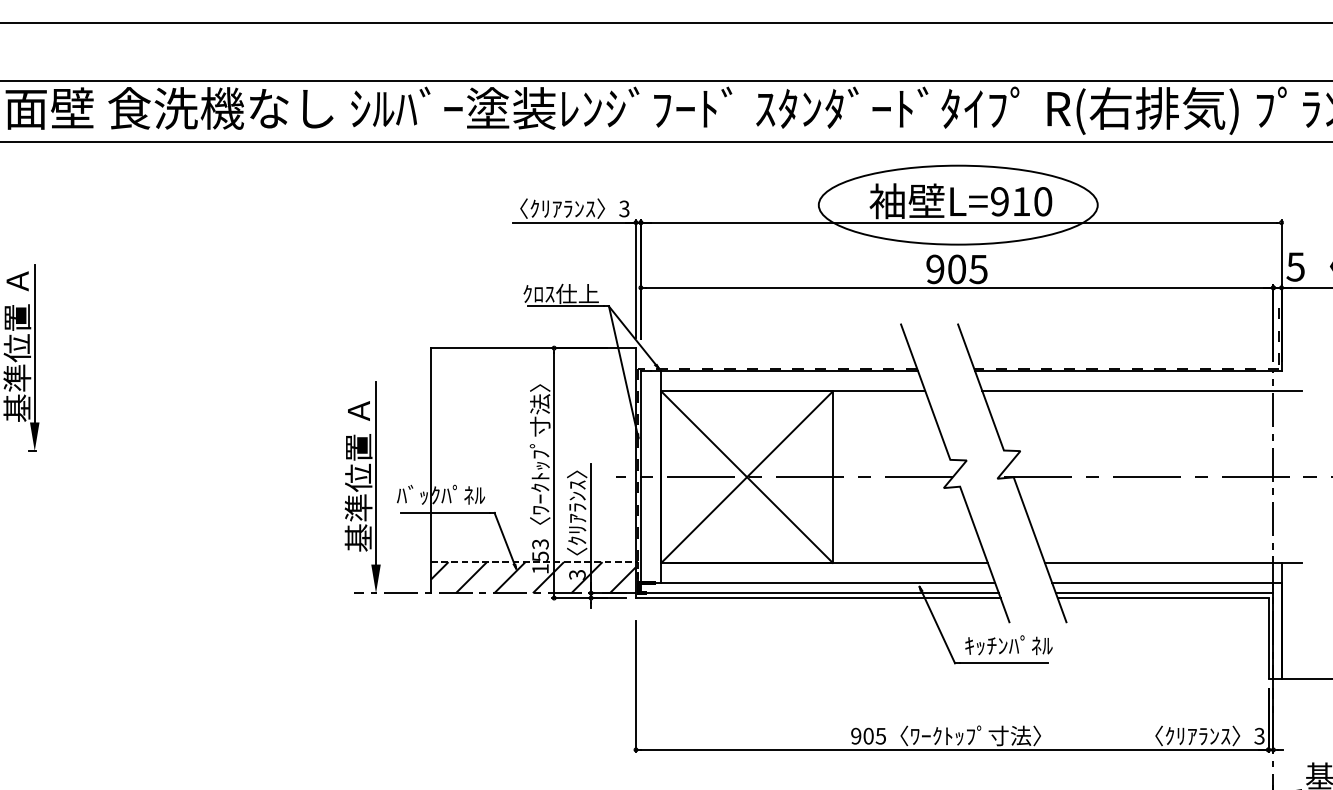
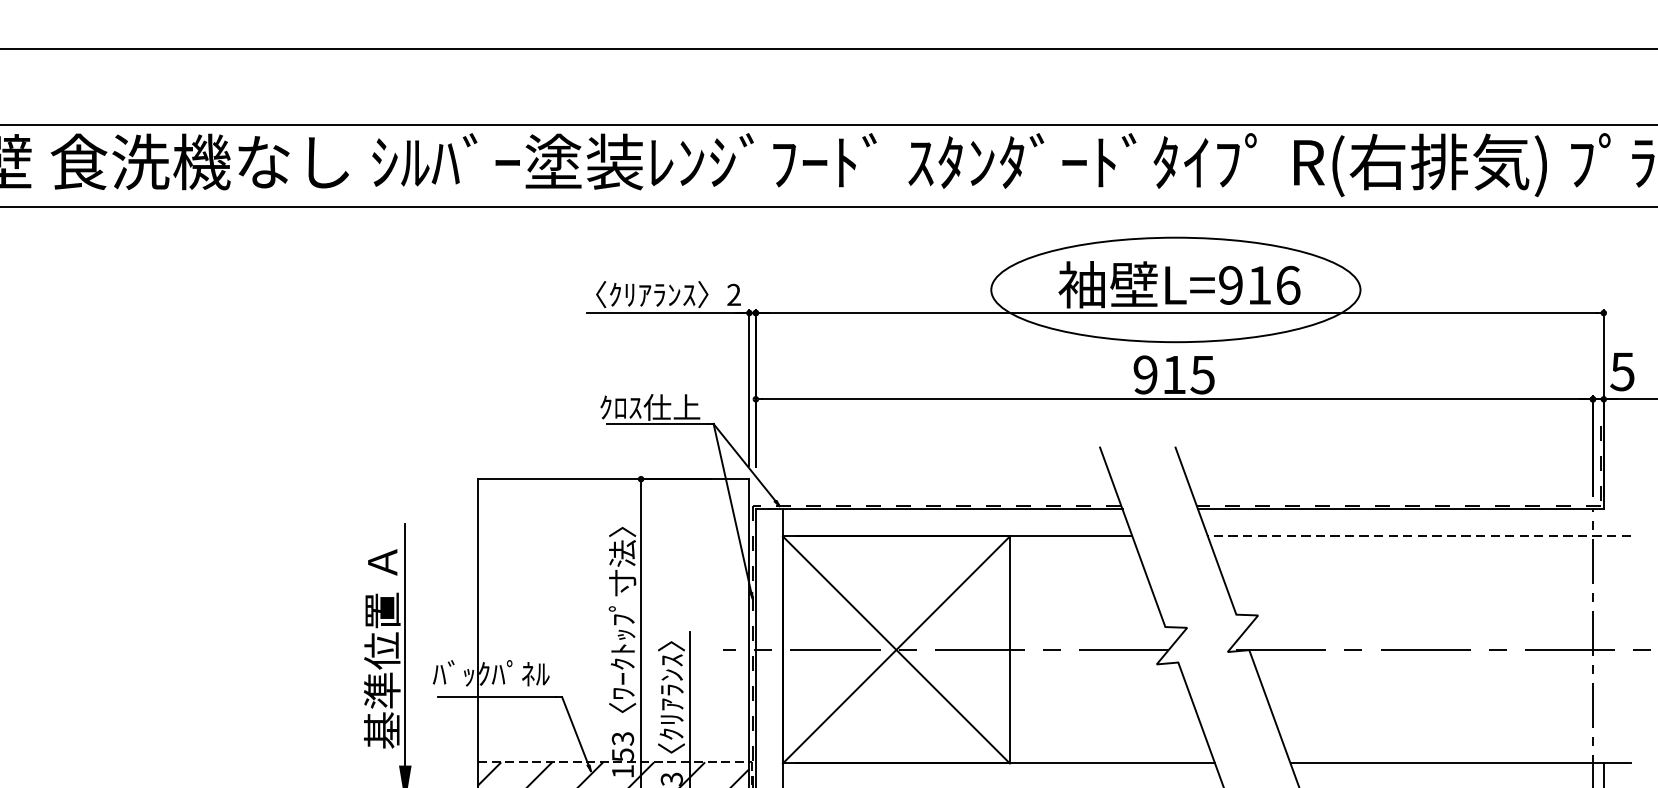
text: (1043, 201) -> (1288, 285), L=910 -> L=916
text: (624, 209) -> (734, 295), 3 -> 2
text: (956, 269) -> (1173, 375), 905 -> 915
line: (1142, 391) -> (1419, 536), solid -> dashed

